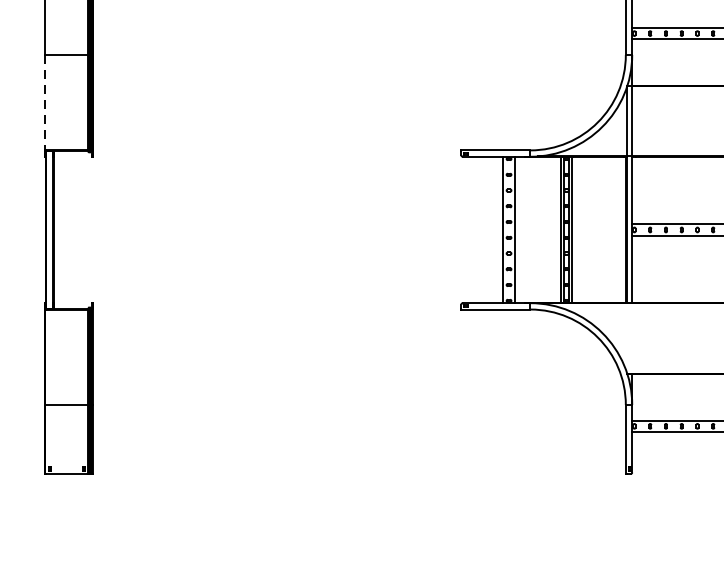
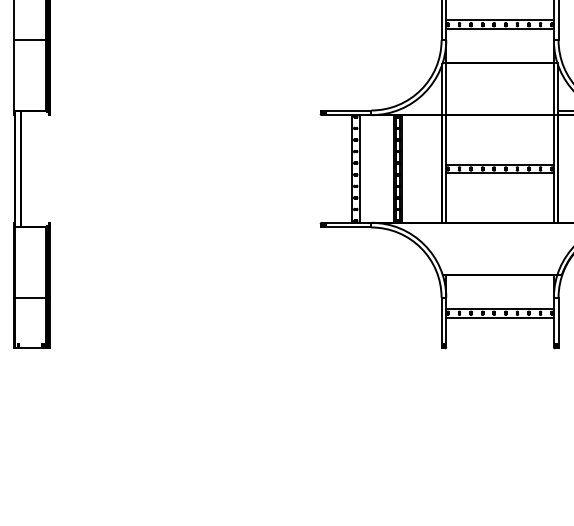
line: (44, 102) -> (14, 75), dashed -> solid

